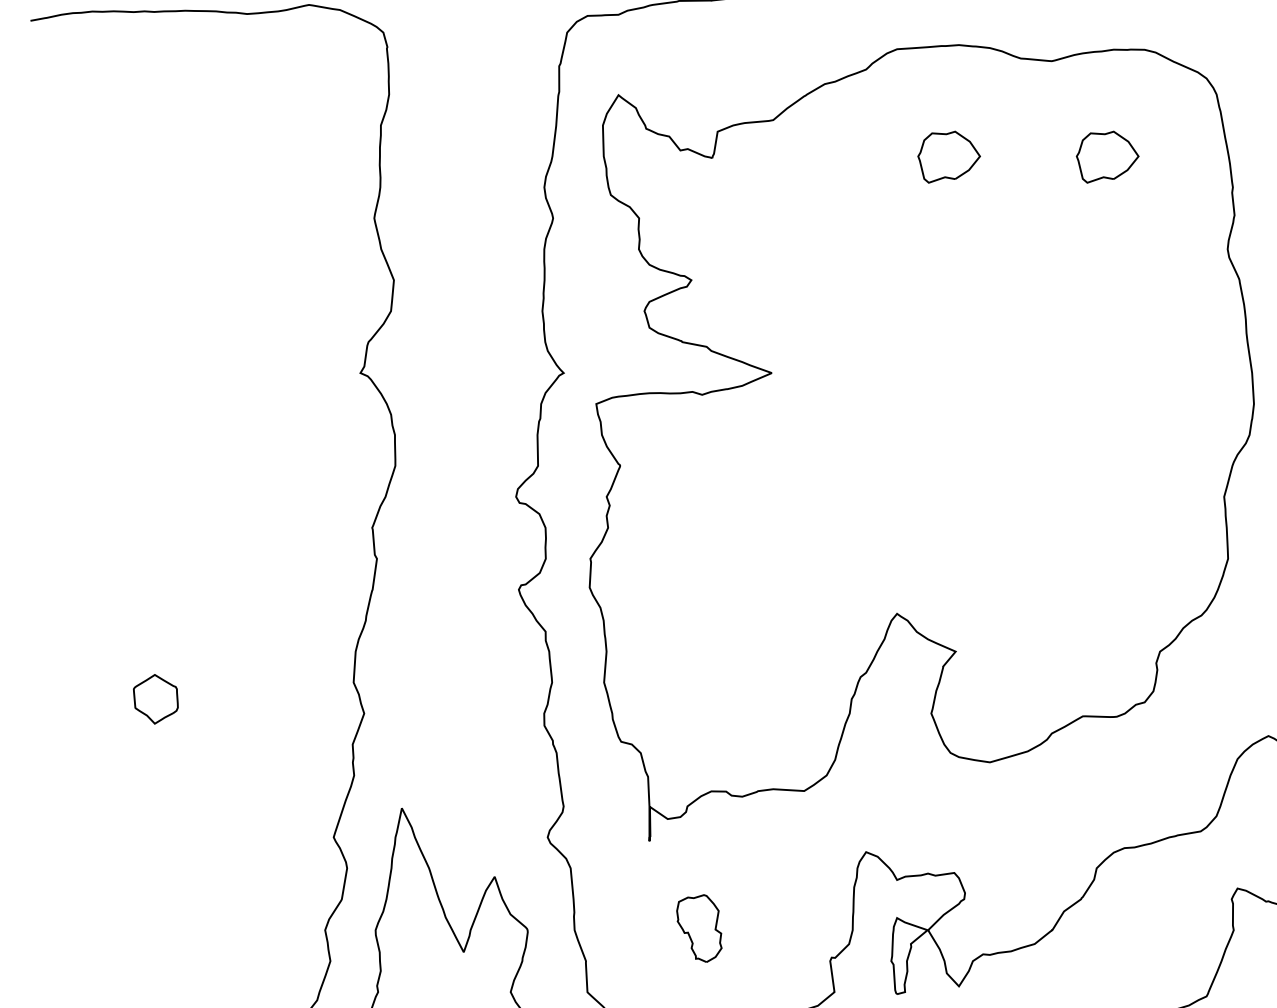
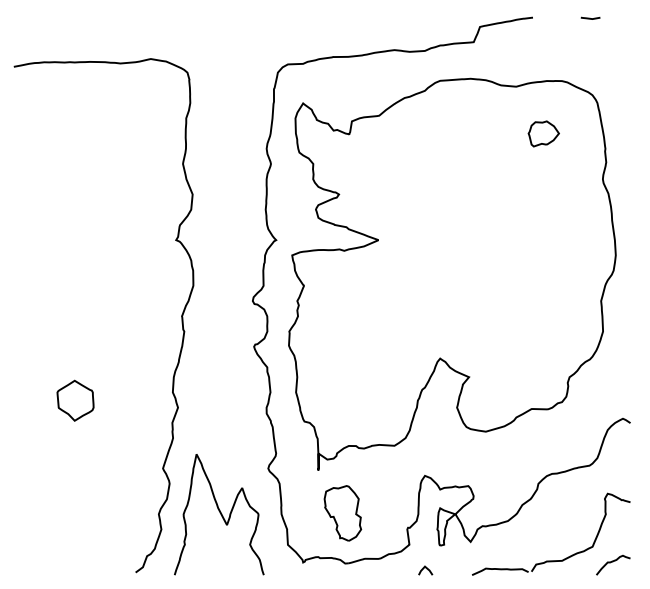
part: (948, 156) -> (465, 133), removed
part: (155, 698) -> (75, 400), size x1.67
part: (698, 928) -> (342, 513), size x1.67

